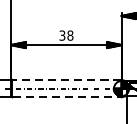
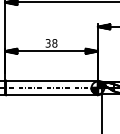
line: (67, 79) -> (52, 80), dashed -> solid
line: (67, 97) -> (52, 95), dashed -> solid

